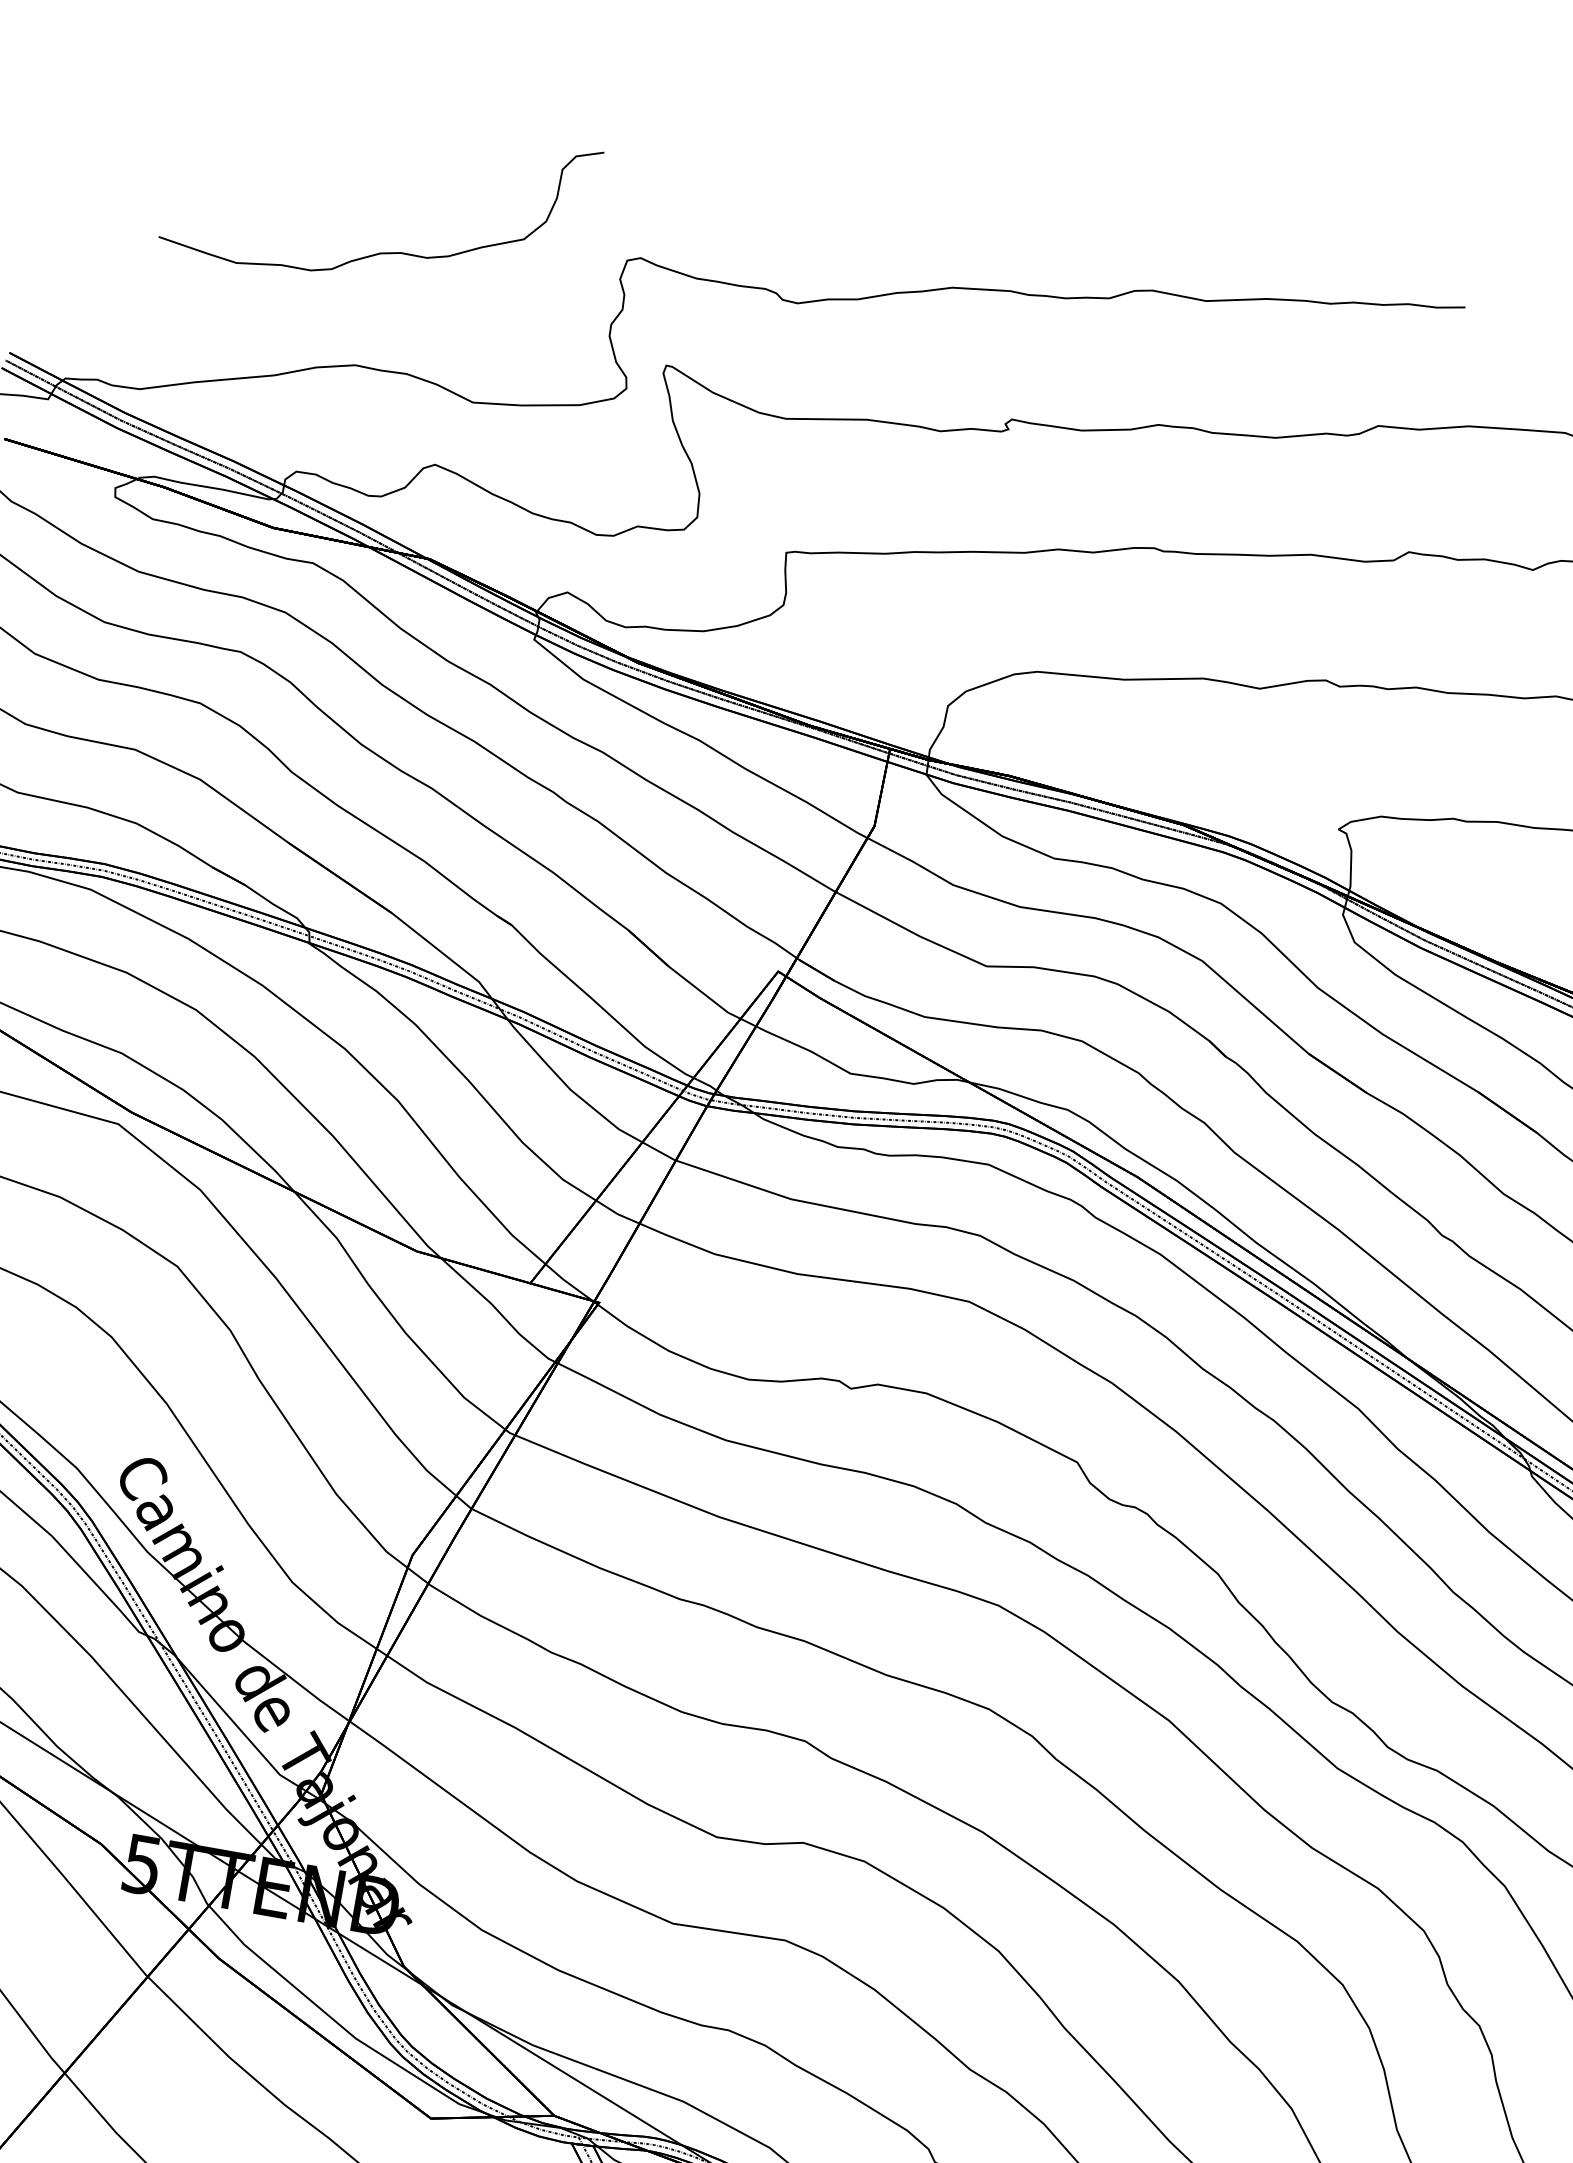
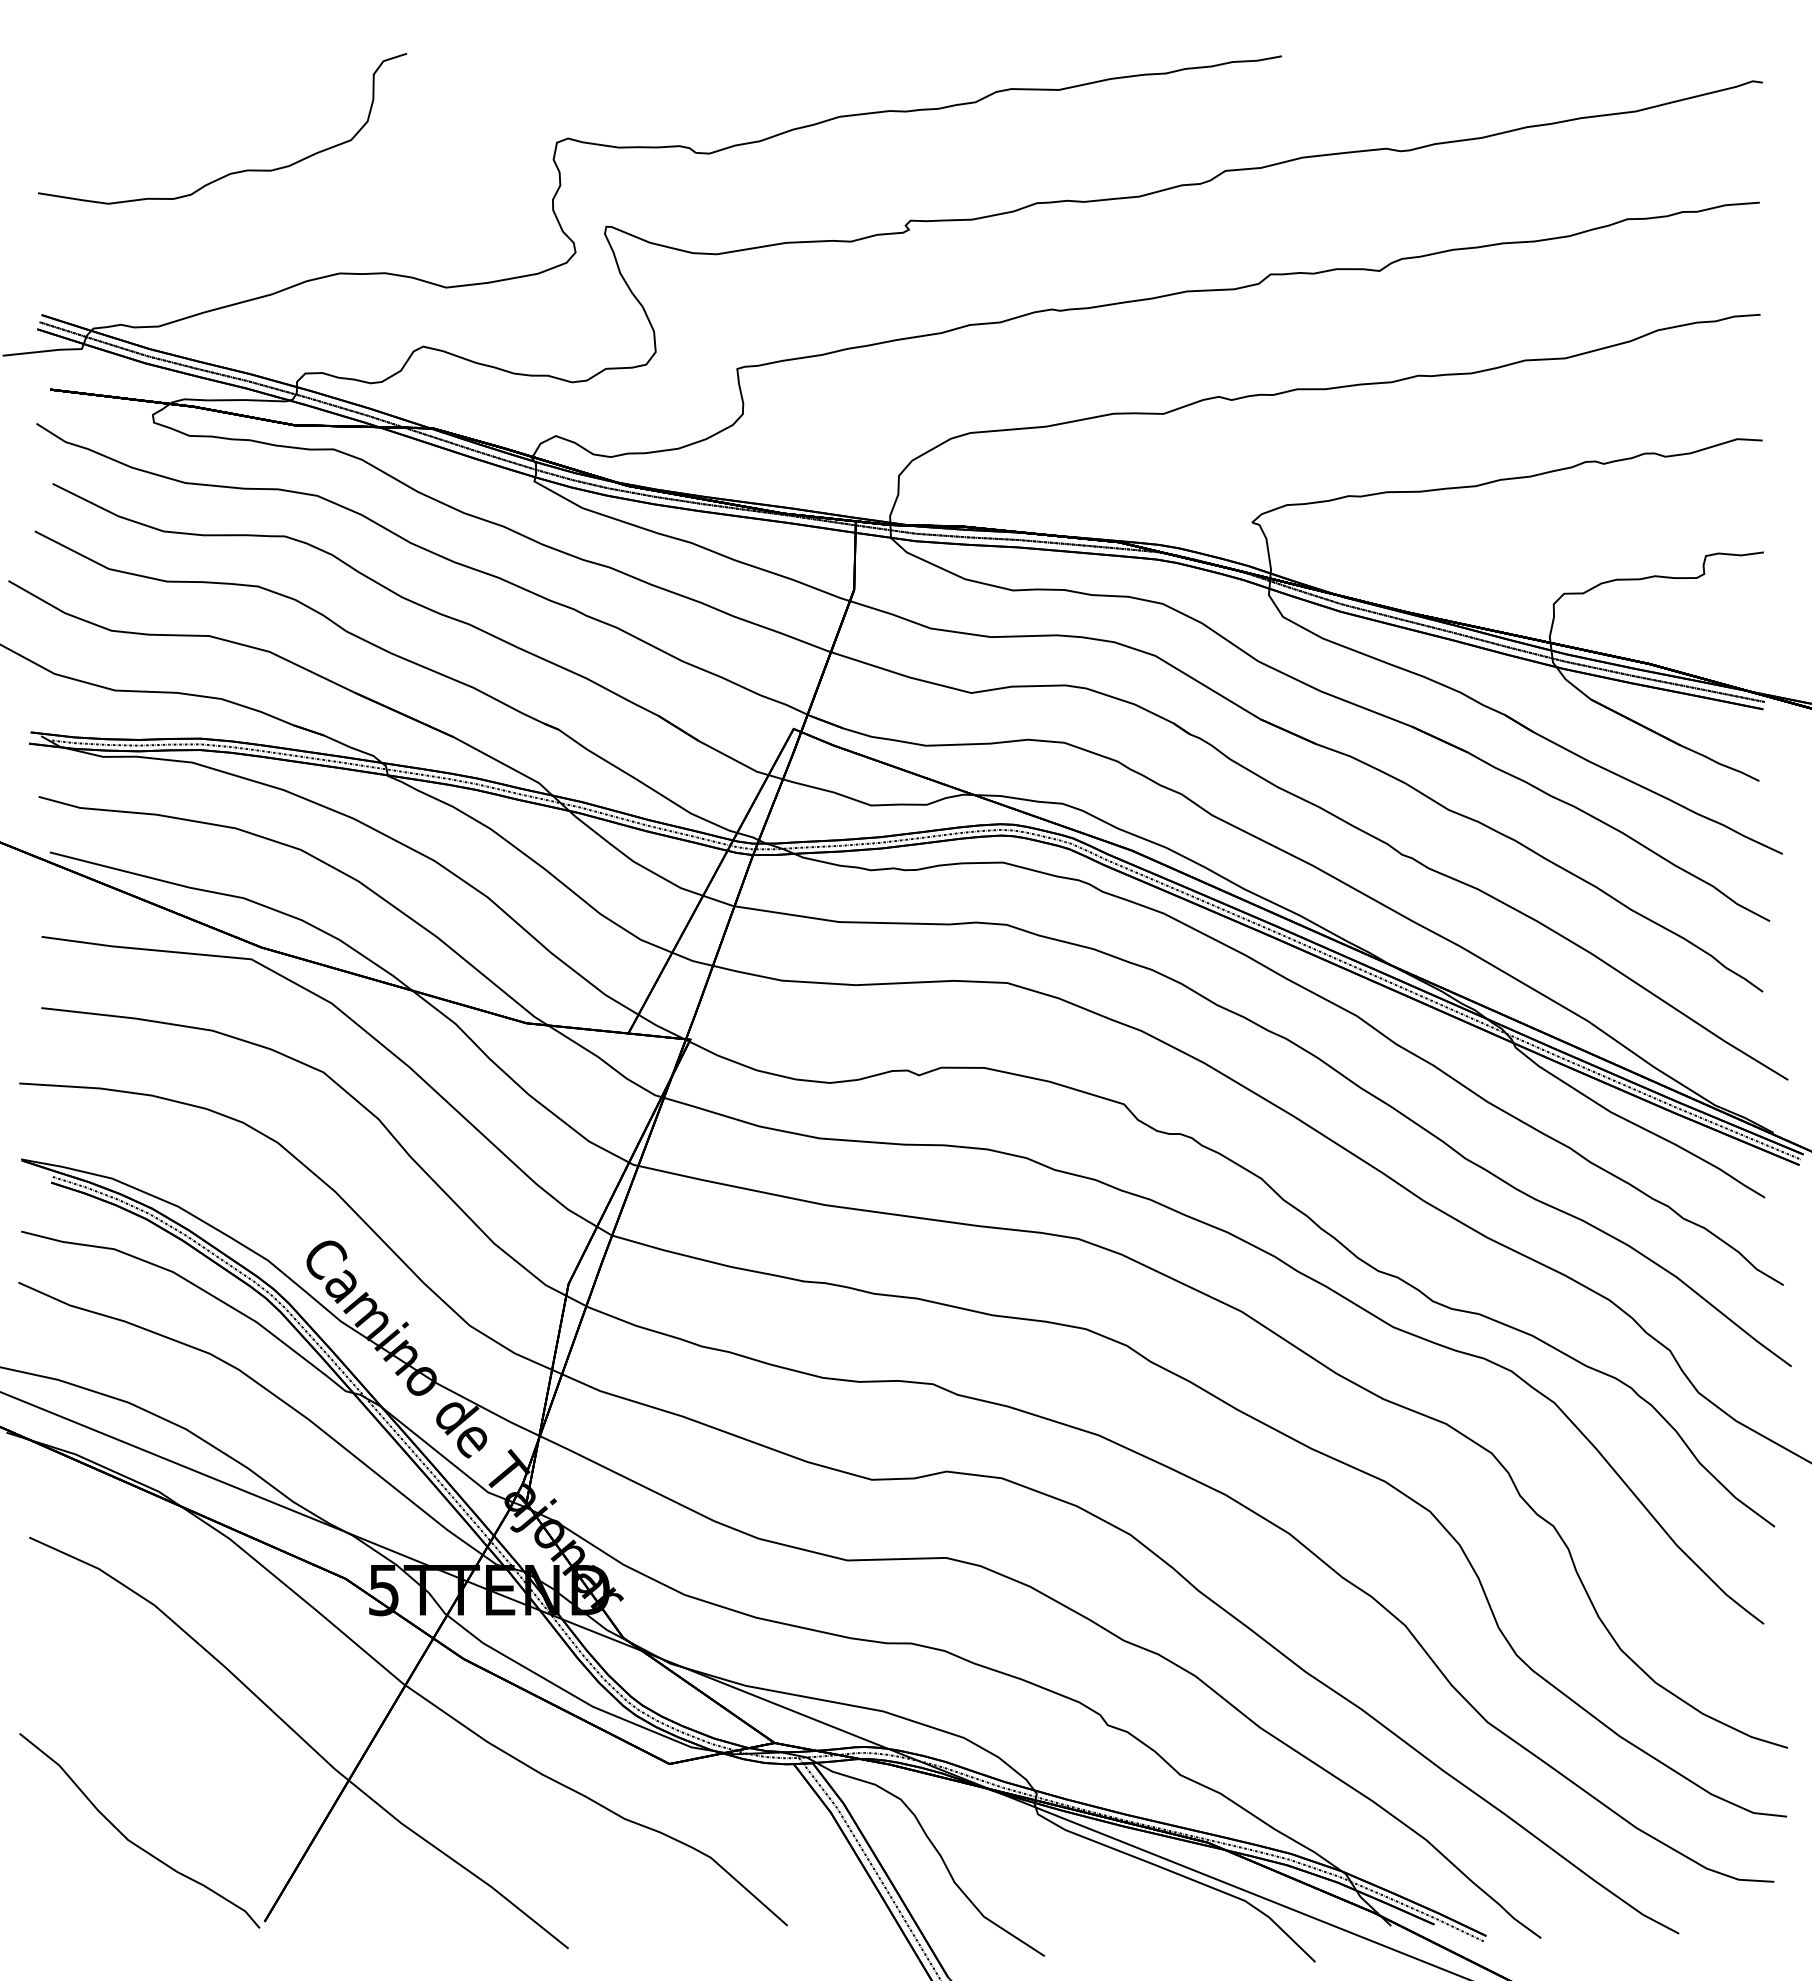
curve: (381, 252) -> (231, 172), moved

